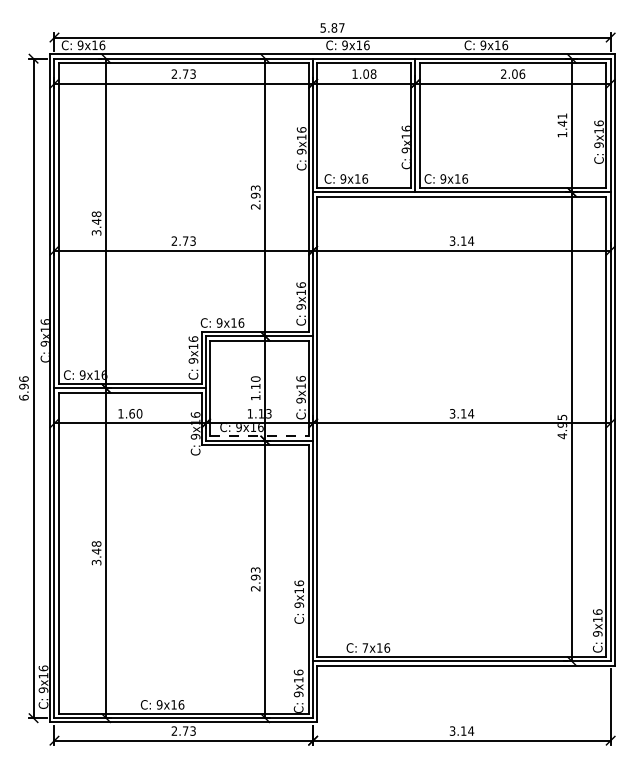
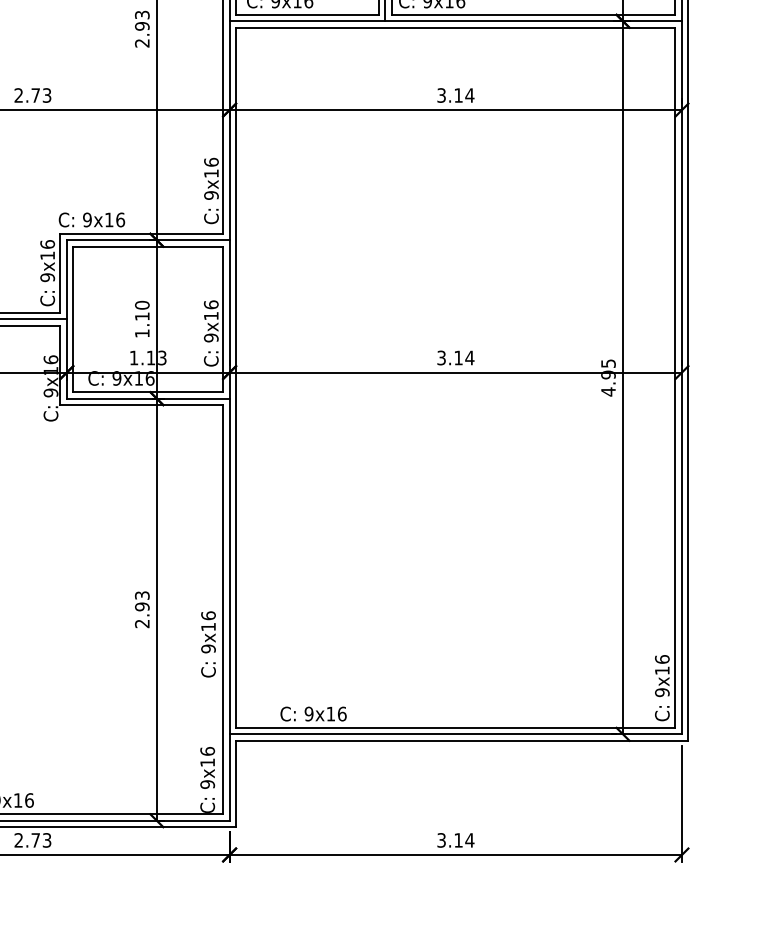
line: (260, 436) -> (149, 392), dashed -> solid
text: (365, 647) -> (309, 713), 7x16 -> 9x16

